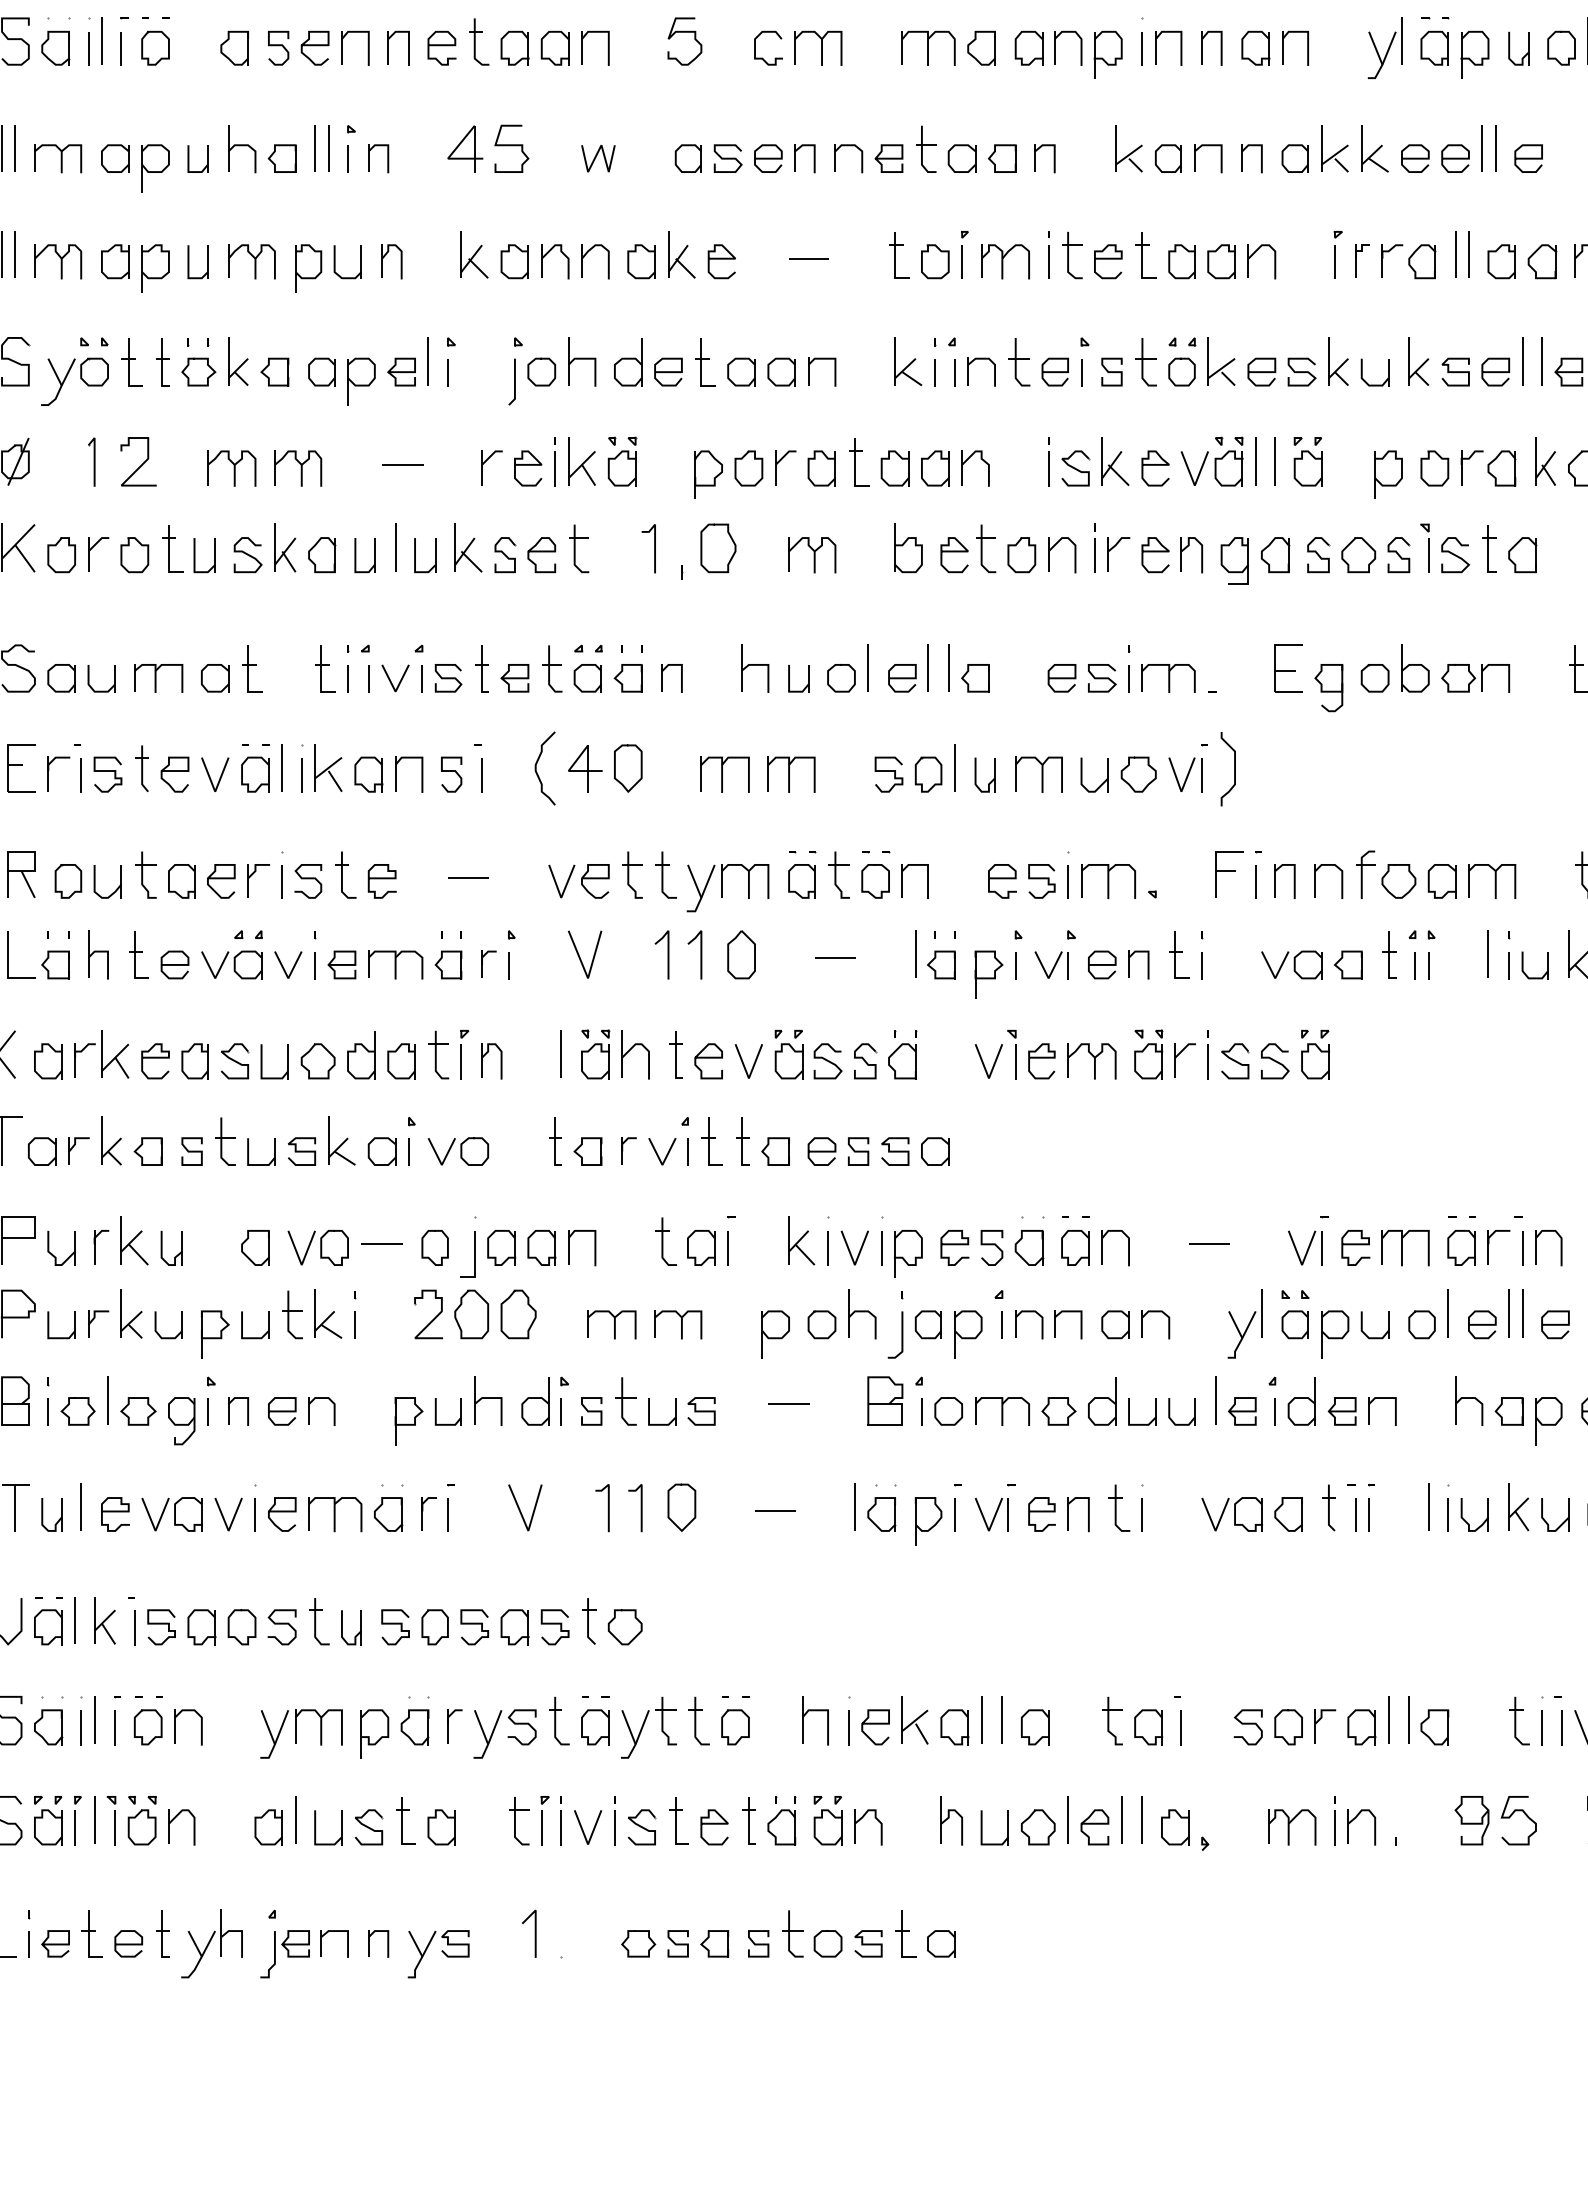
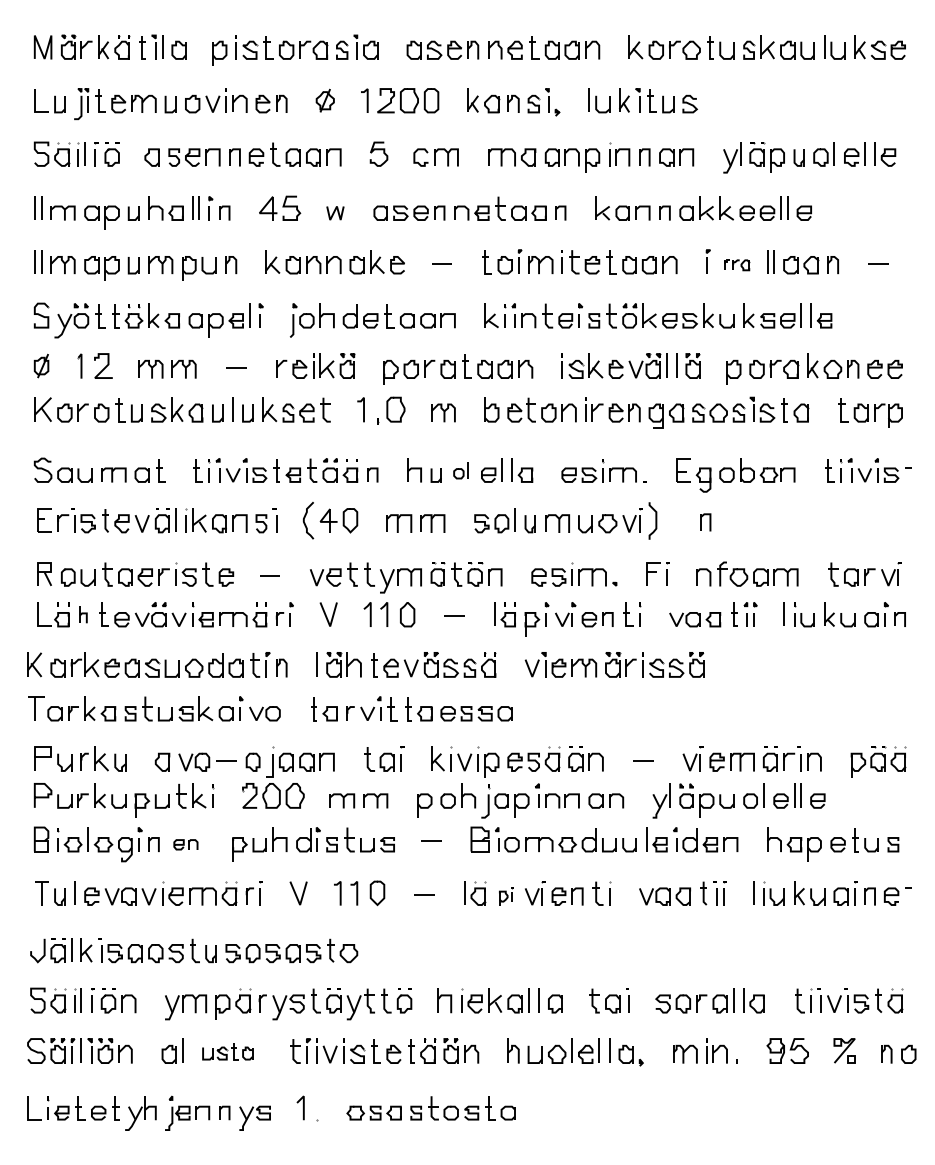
part: (1396, 262) -> (737, 265), size x0.6
part: (846, 668) -> (460, 470), size x0.7
part: (1284, 881) -> (705, 522), moved
part: (98, 954) -> (83, 614), size x0.7
part: (300, 1410) -> (185, 844), size x0.7
part: (937, 1514) -> (506, 896), size x0.6
part: (384, 1821) -> (227, 1051), size x0.7

